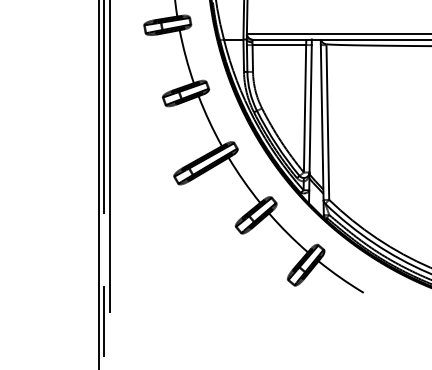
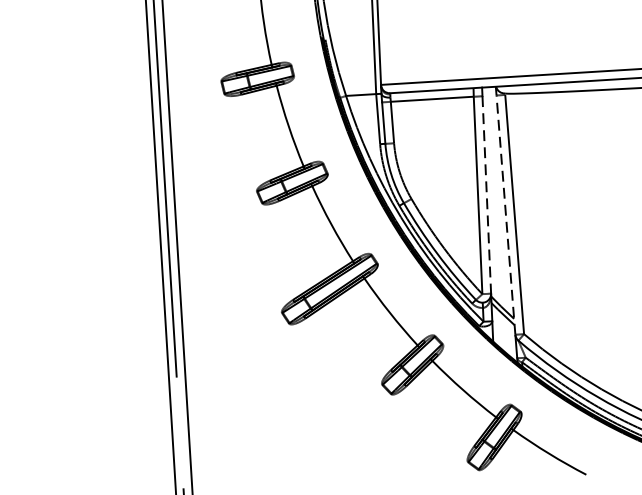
line: (310, 108) -> (486, 194), solid -> dashed
line: (322, 121) -> (506, 213), solid -> dashed

